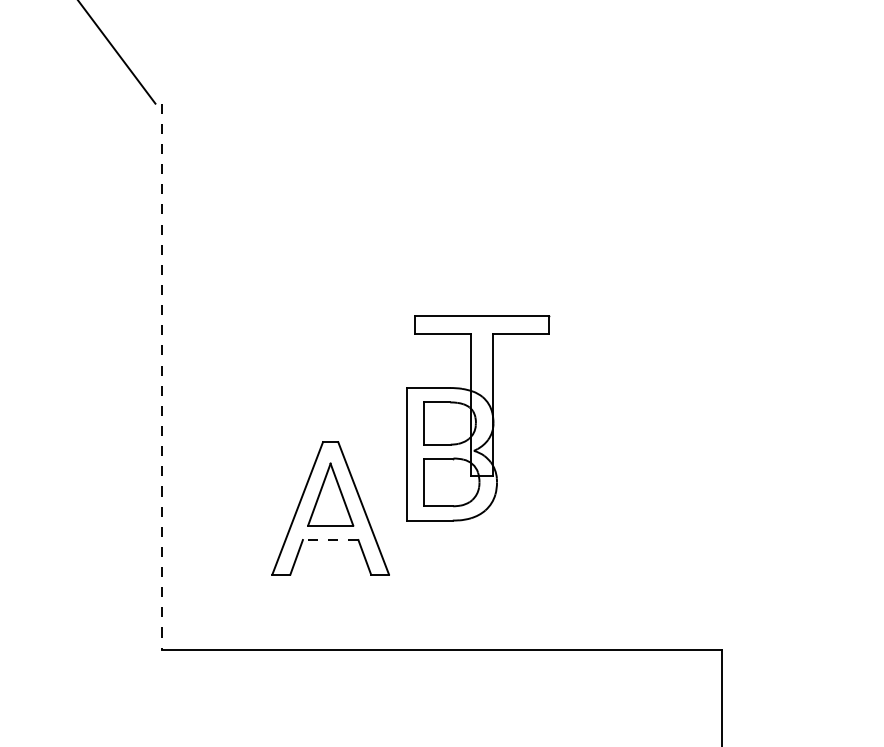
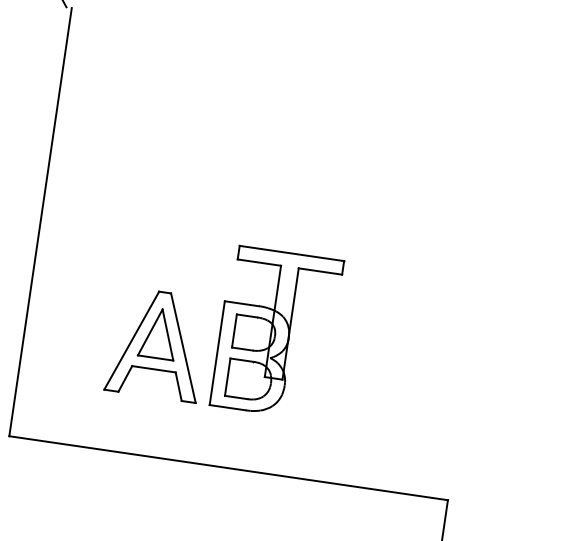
line: (162, 377) -> (40, 222), dashed -> solid
part: (478, 418) -> (277, 333), moved
line: (330, 540) -> (153, 369), dashed -> solid

